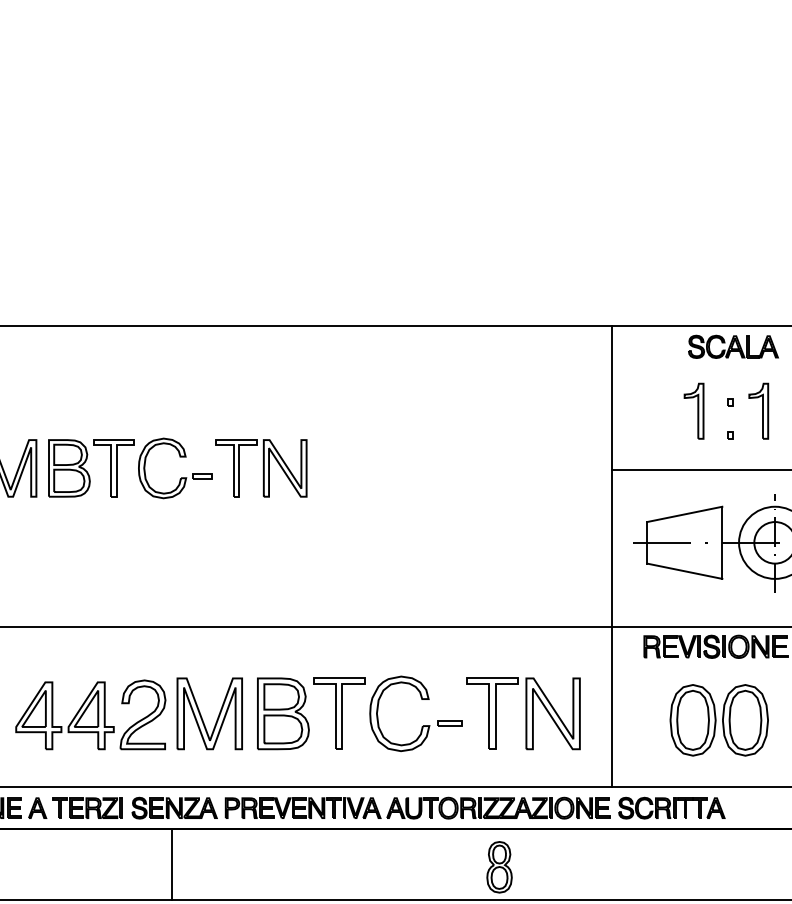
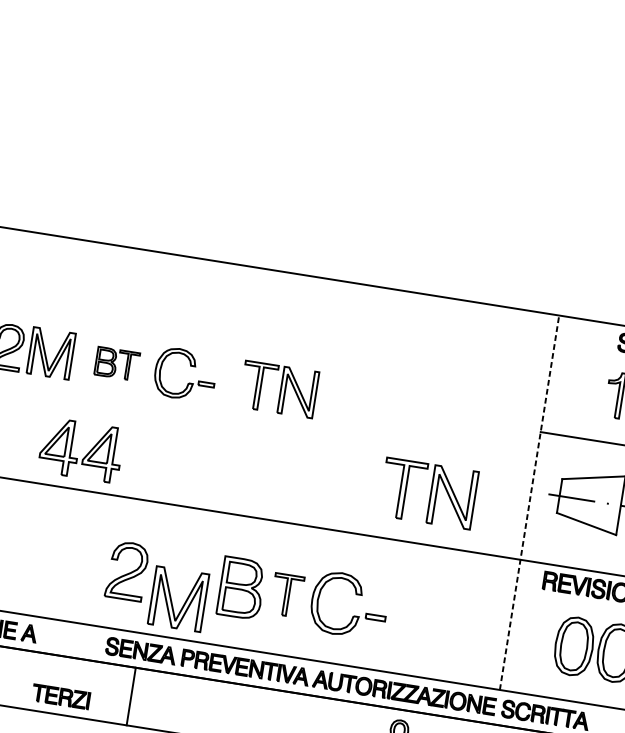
part: (91, 468) -> (117, 363), size x0.6
part: (261, 468) -> (279, 389), moved
line: (612, 556) -> (529, 502), solid -> dashed
part: (339, 713) -> (287, 595), size x0.7
part: (523, 713) -> (428, 493), moved
part: (201, 714) -> (171, 598), moved
part: (71, 720) -> (86, 454), moved
part: (87, 807) -> (61, 696), moved

